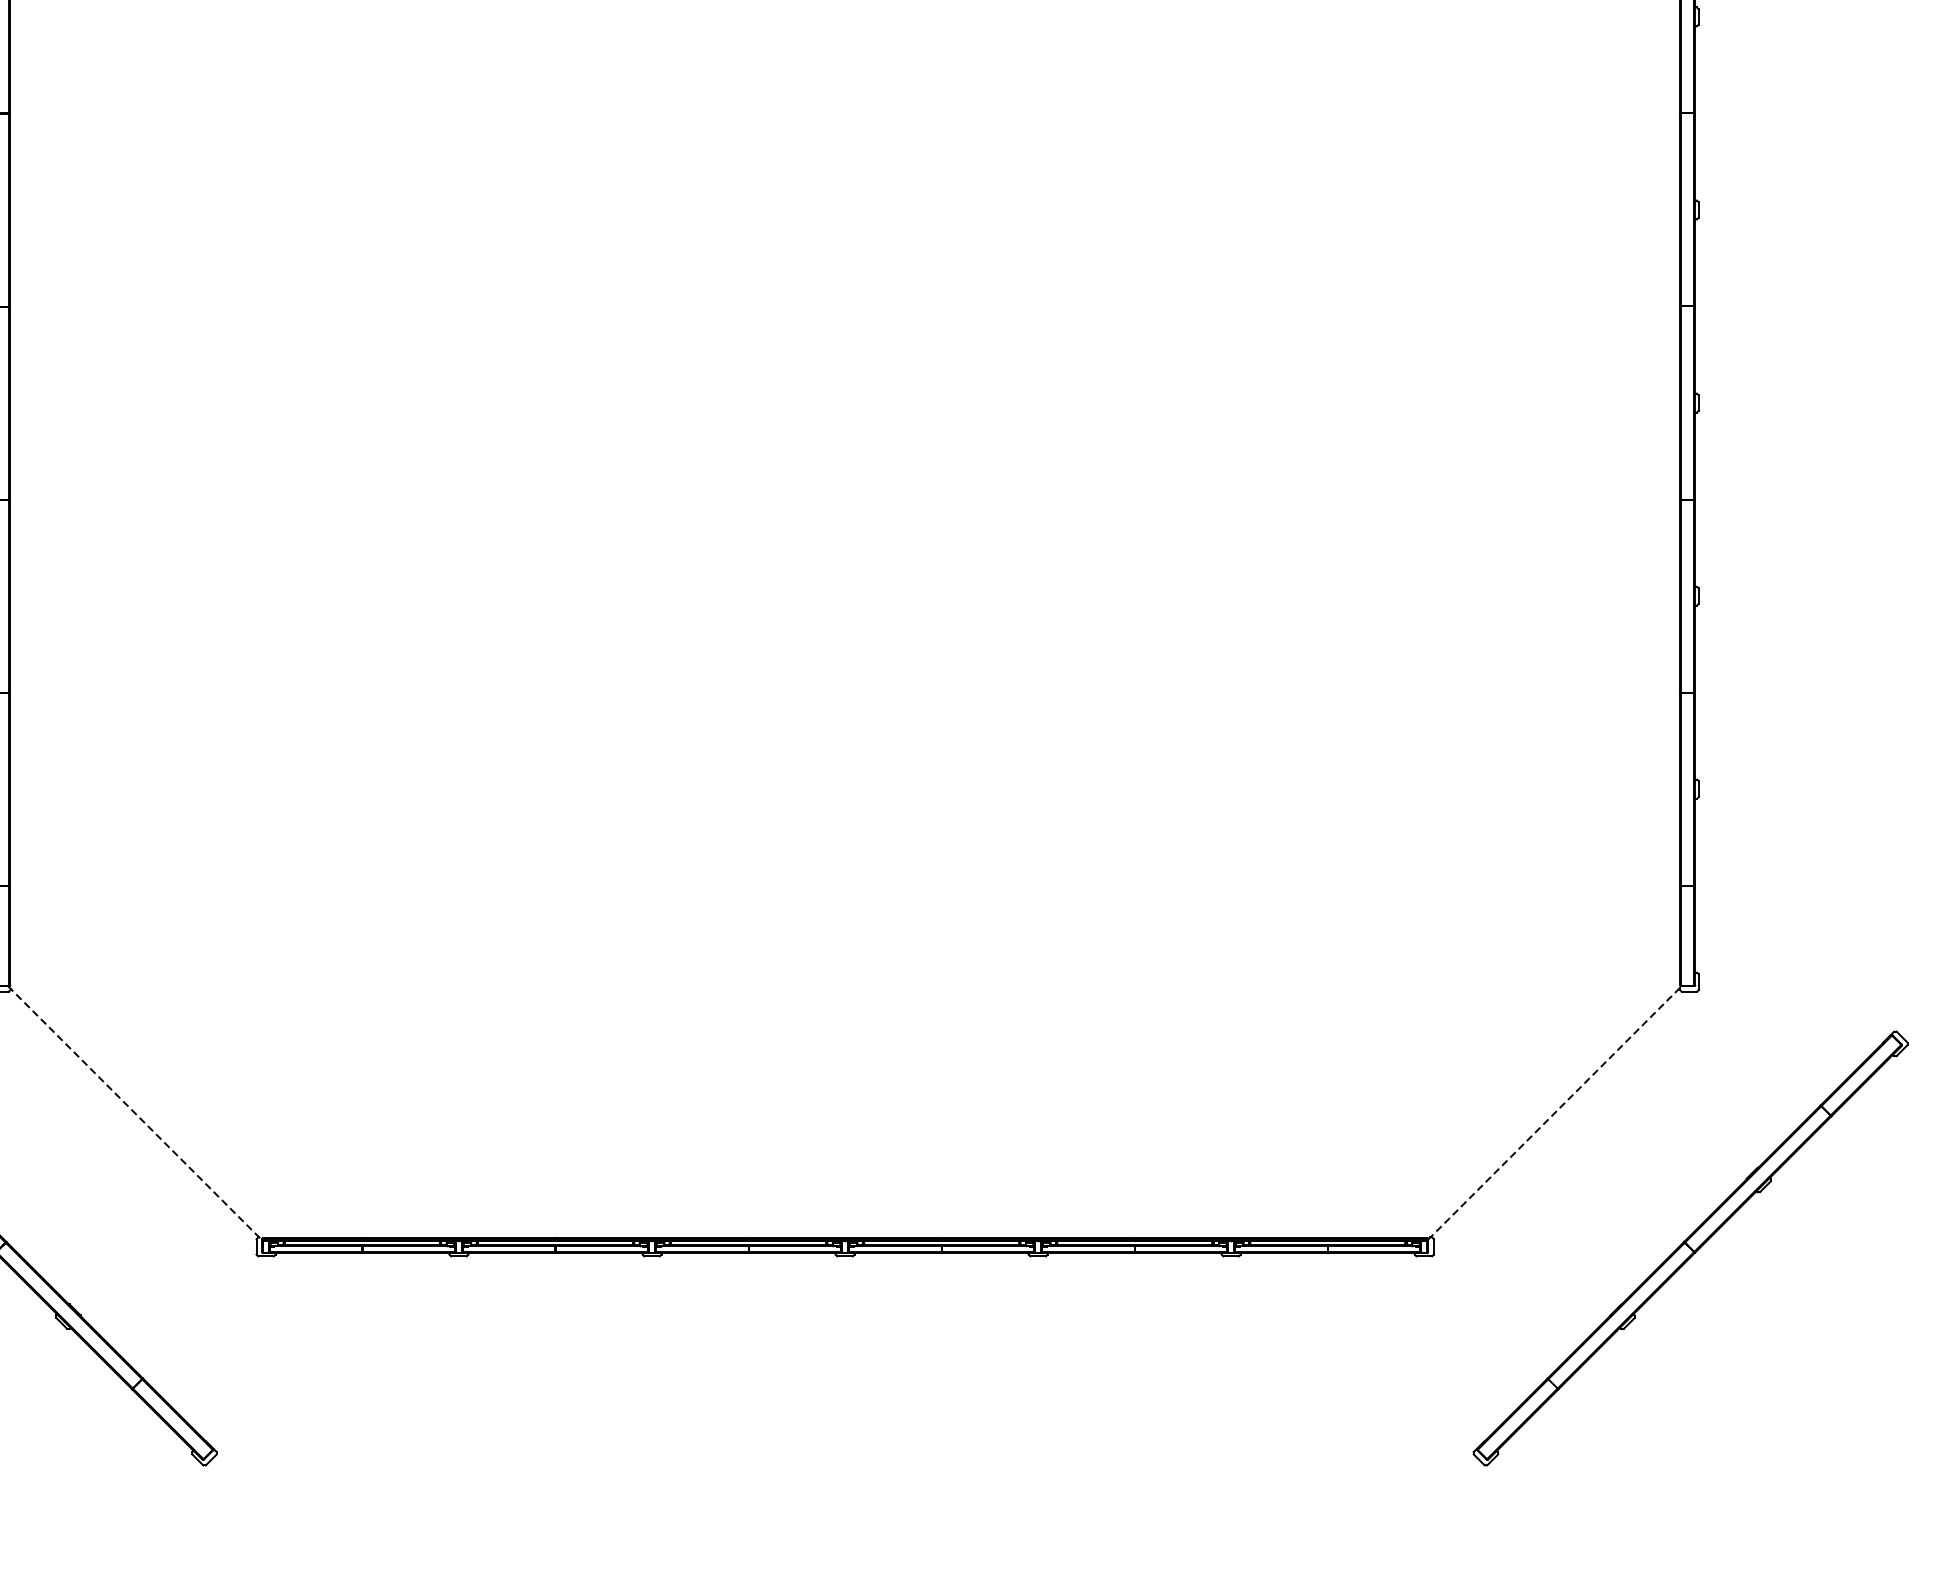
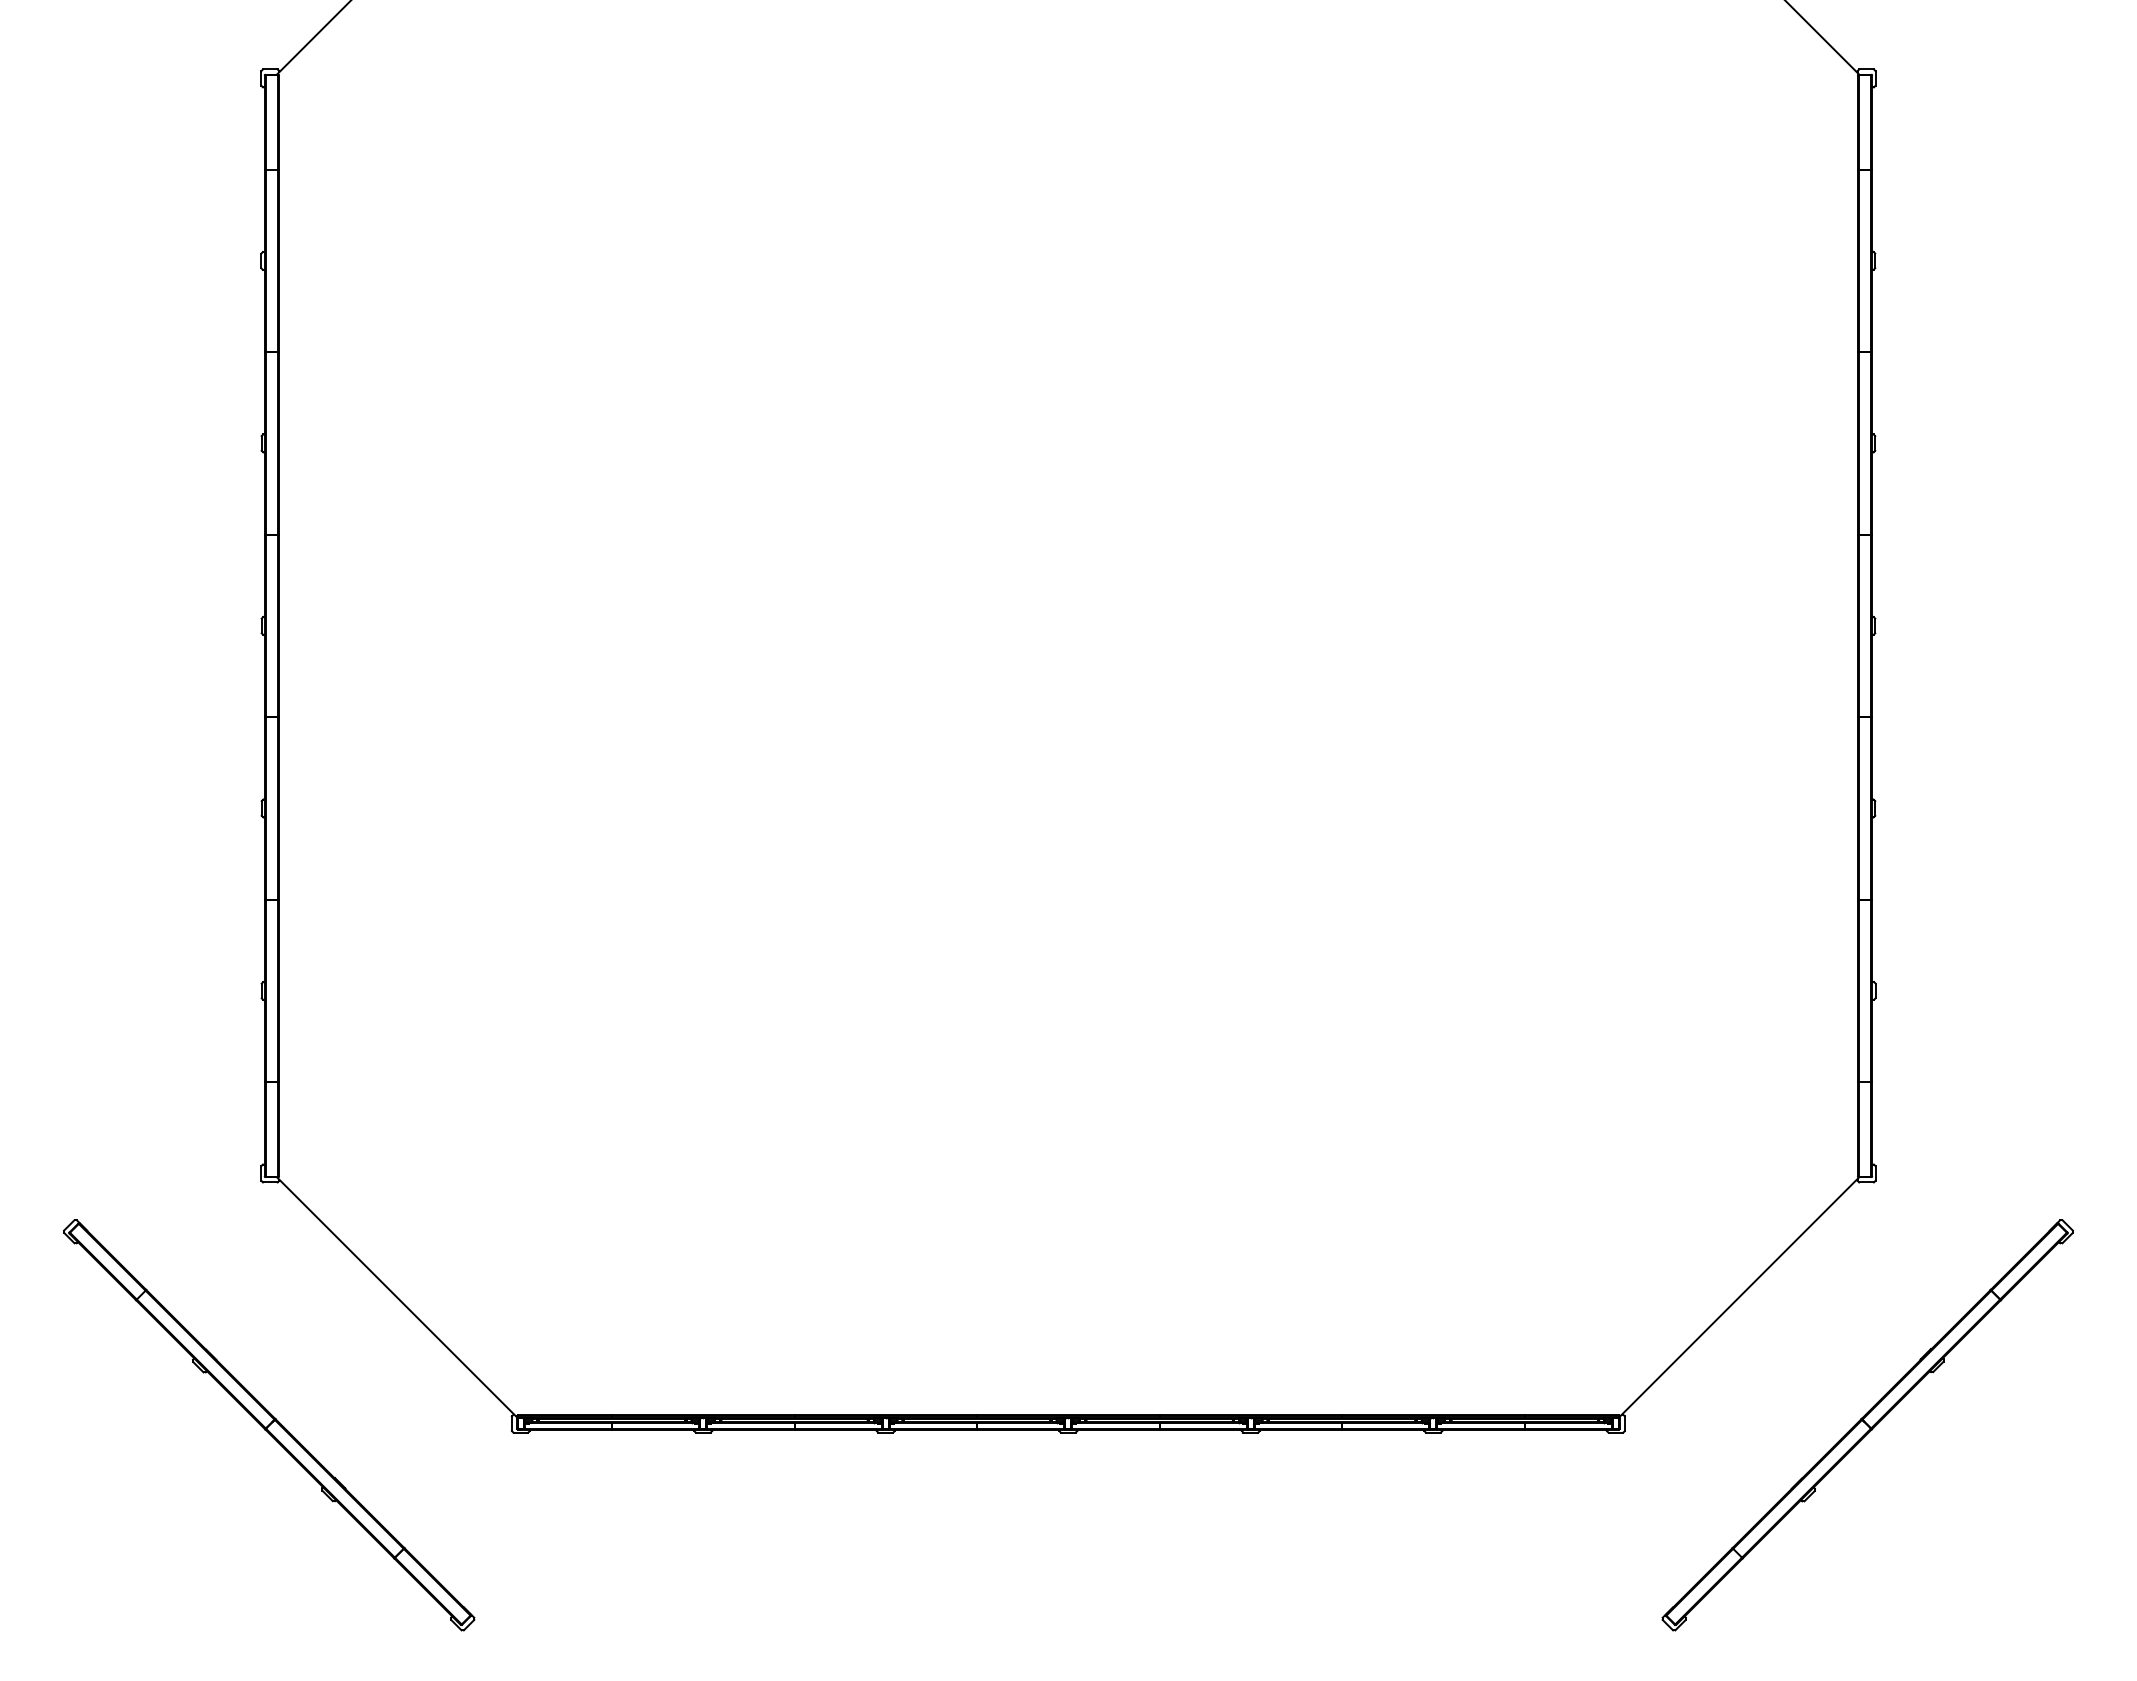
line: (135, 1113) -> (397, 1297), dashed -> solid
line: (1555, 1113) -> (1739, 1297), dashed -> solid

